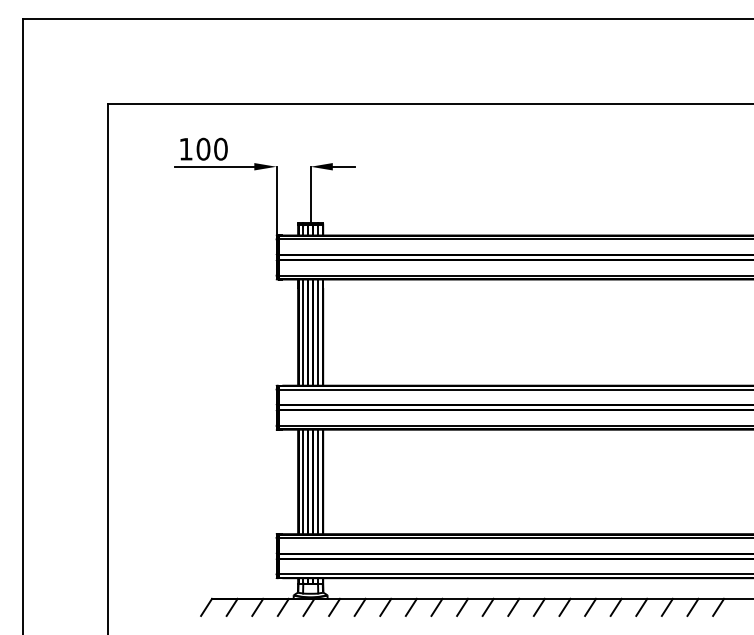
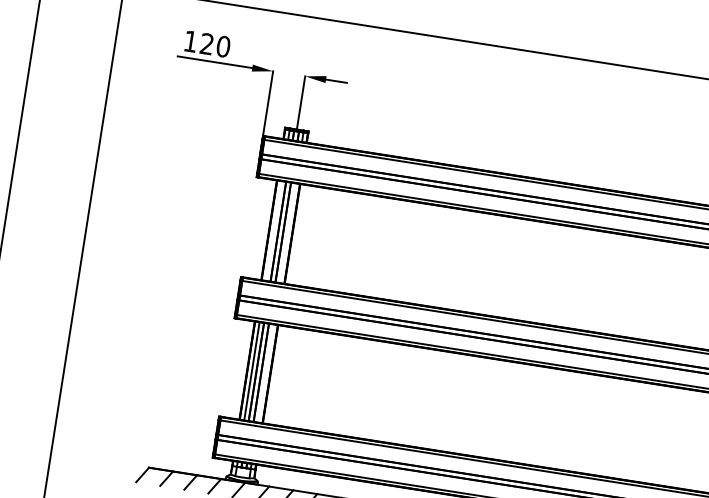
text: (203, 148) -> (207, 43), 100 -> 120
line: (303, 332) -> (274, 230), removed
line: (318, 332) -> (288, 233), removed
line: (318, 481) -> (266, 373), removed

